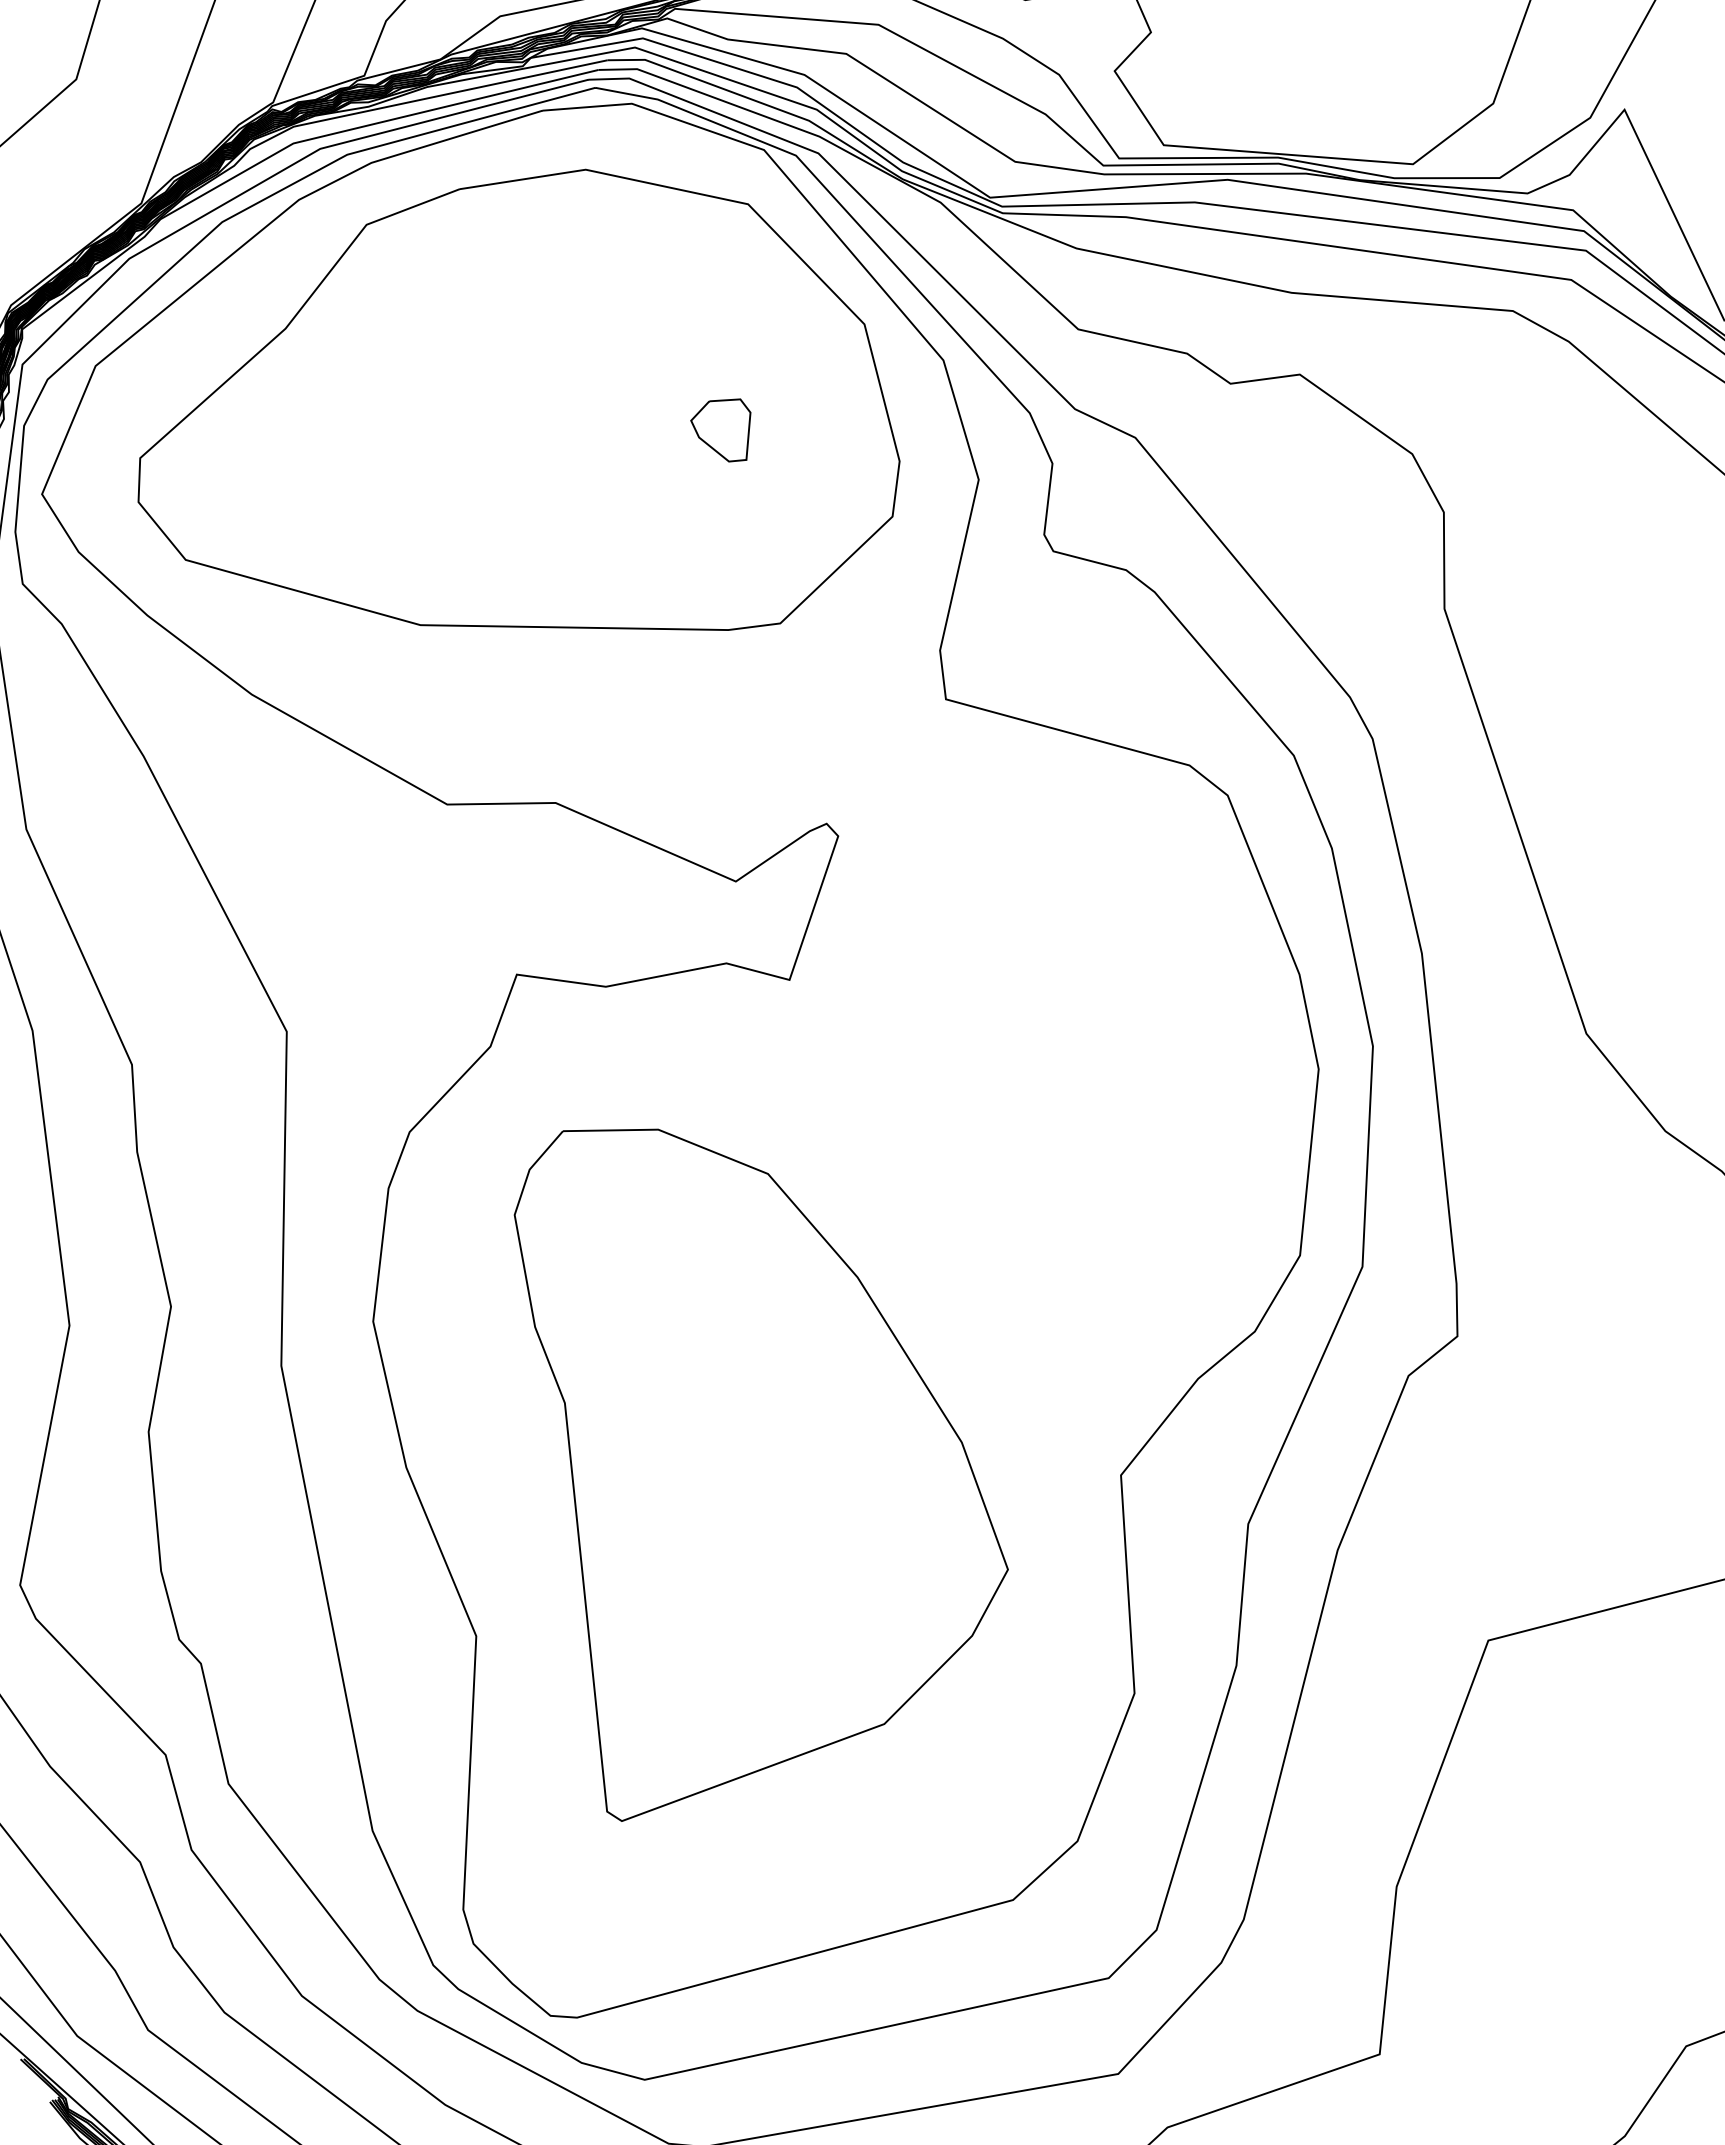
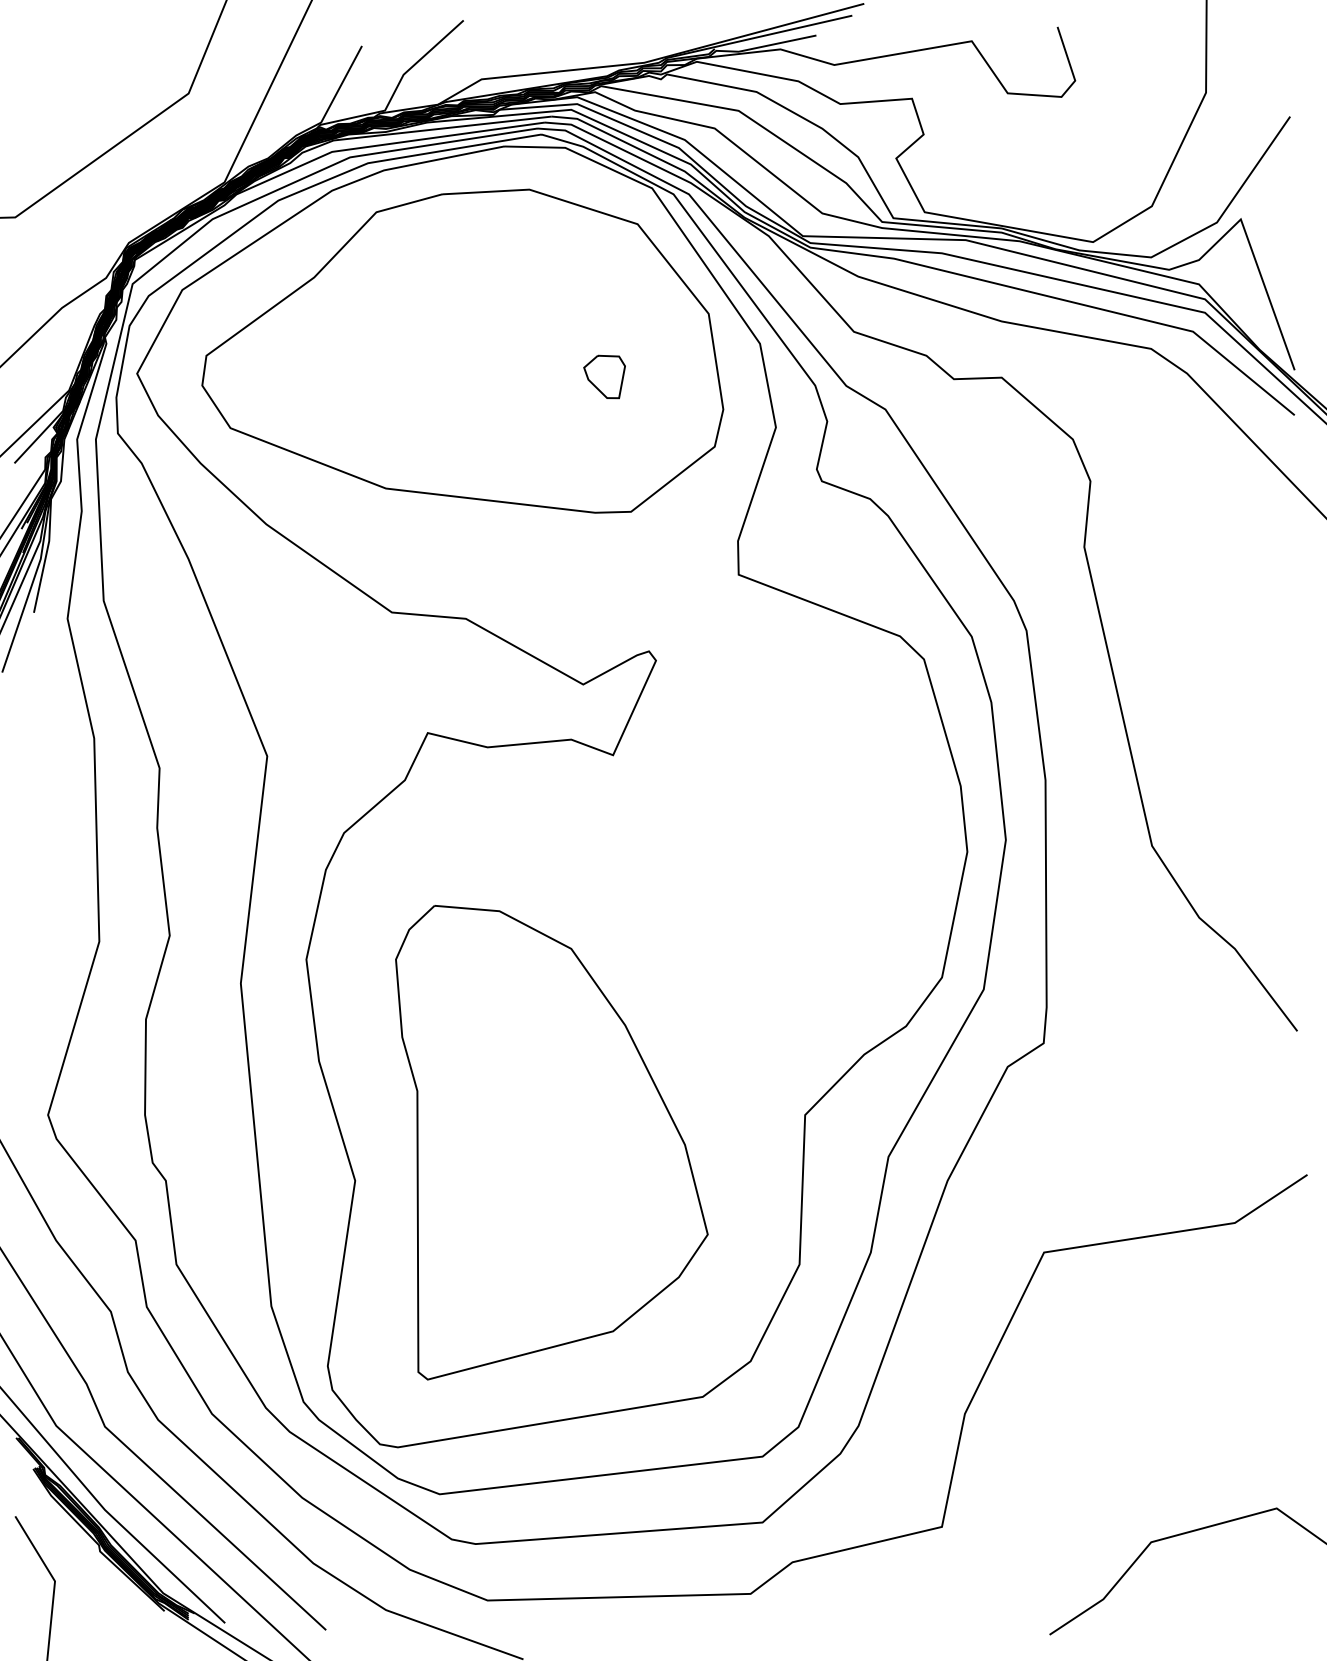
part: (767, 1458) -> (551, 1142), moved

